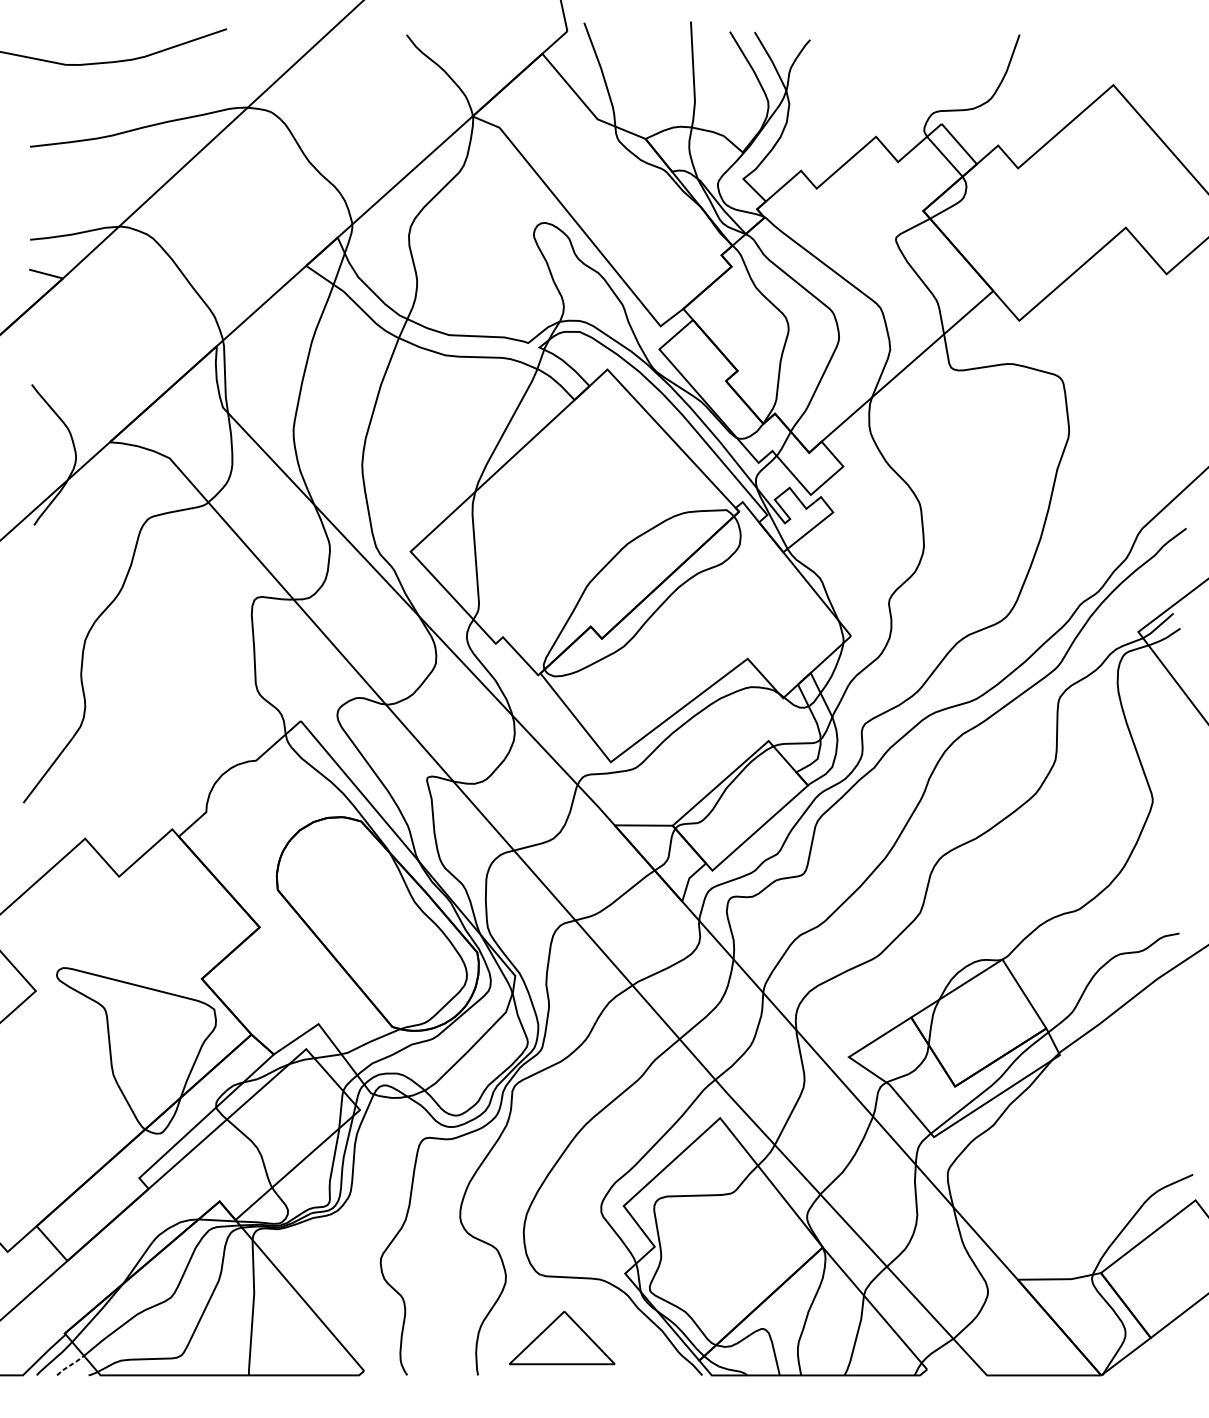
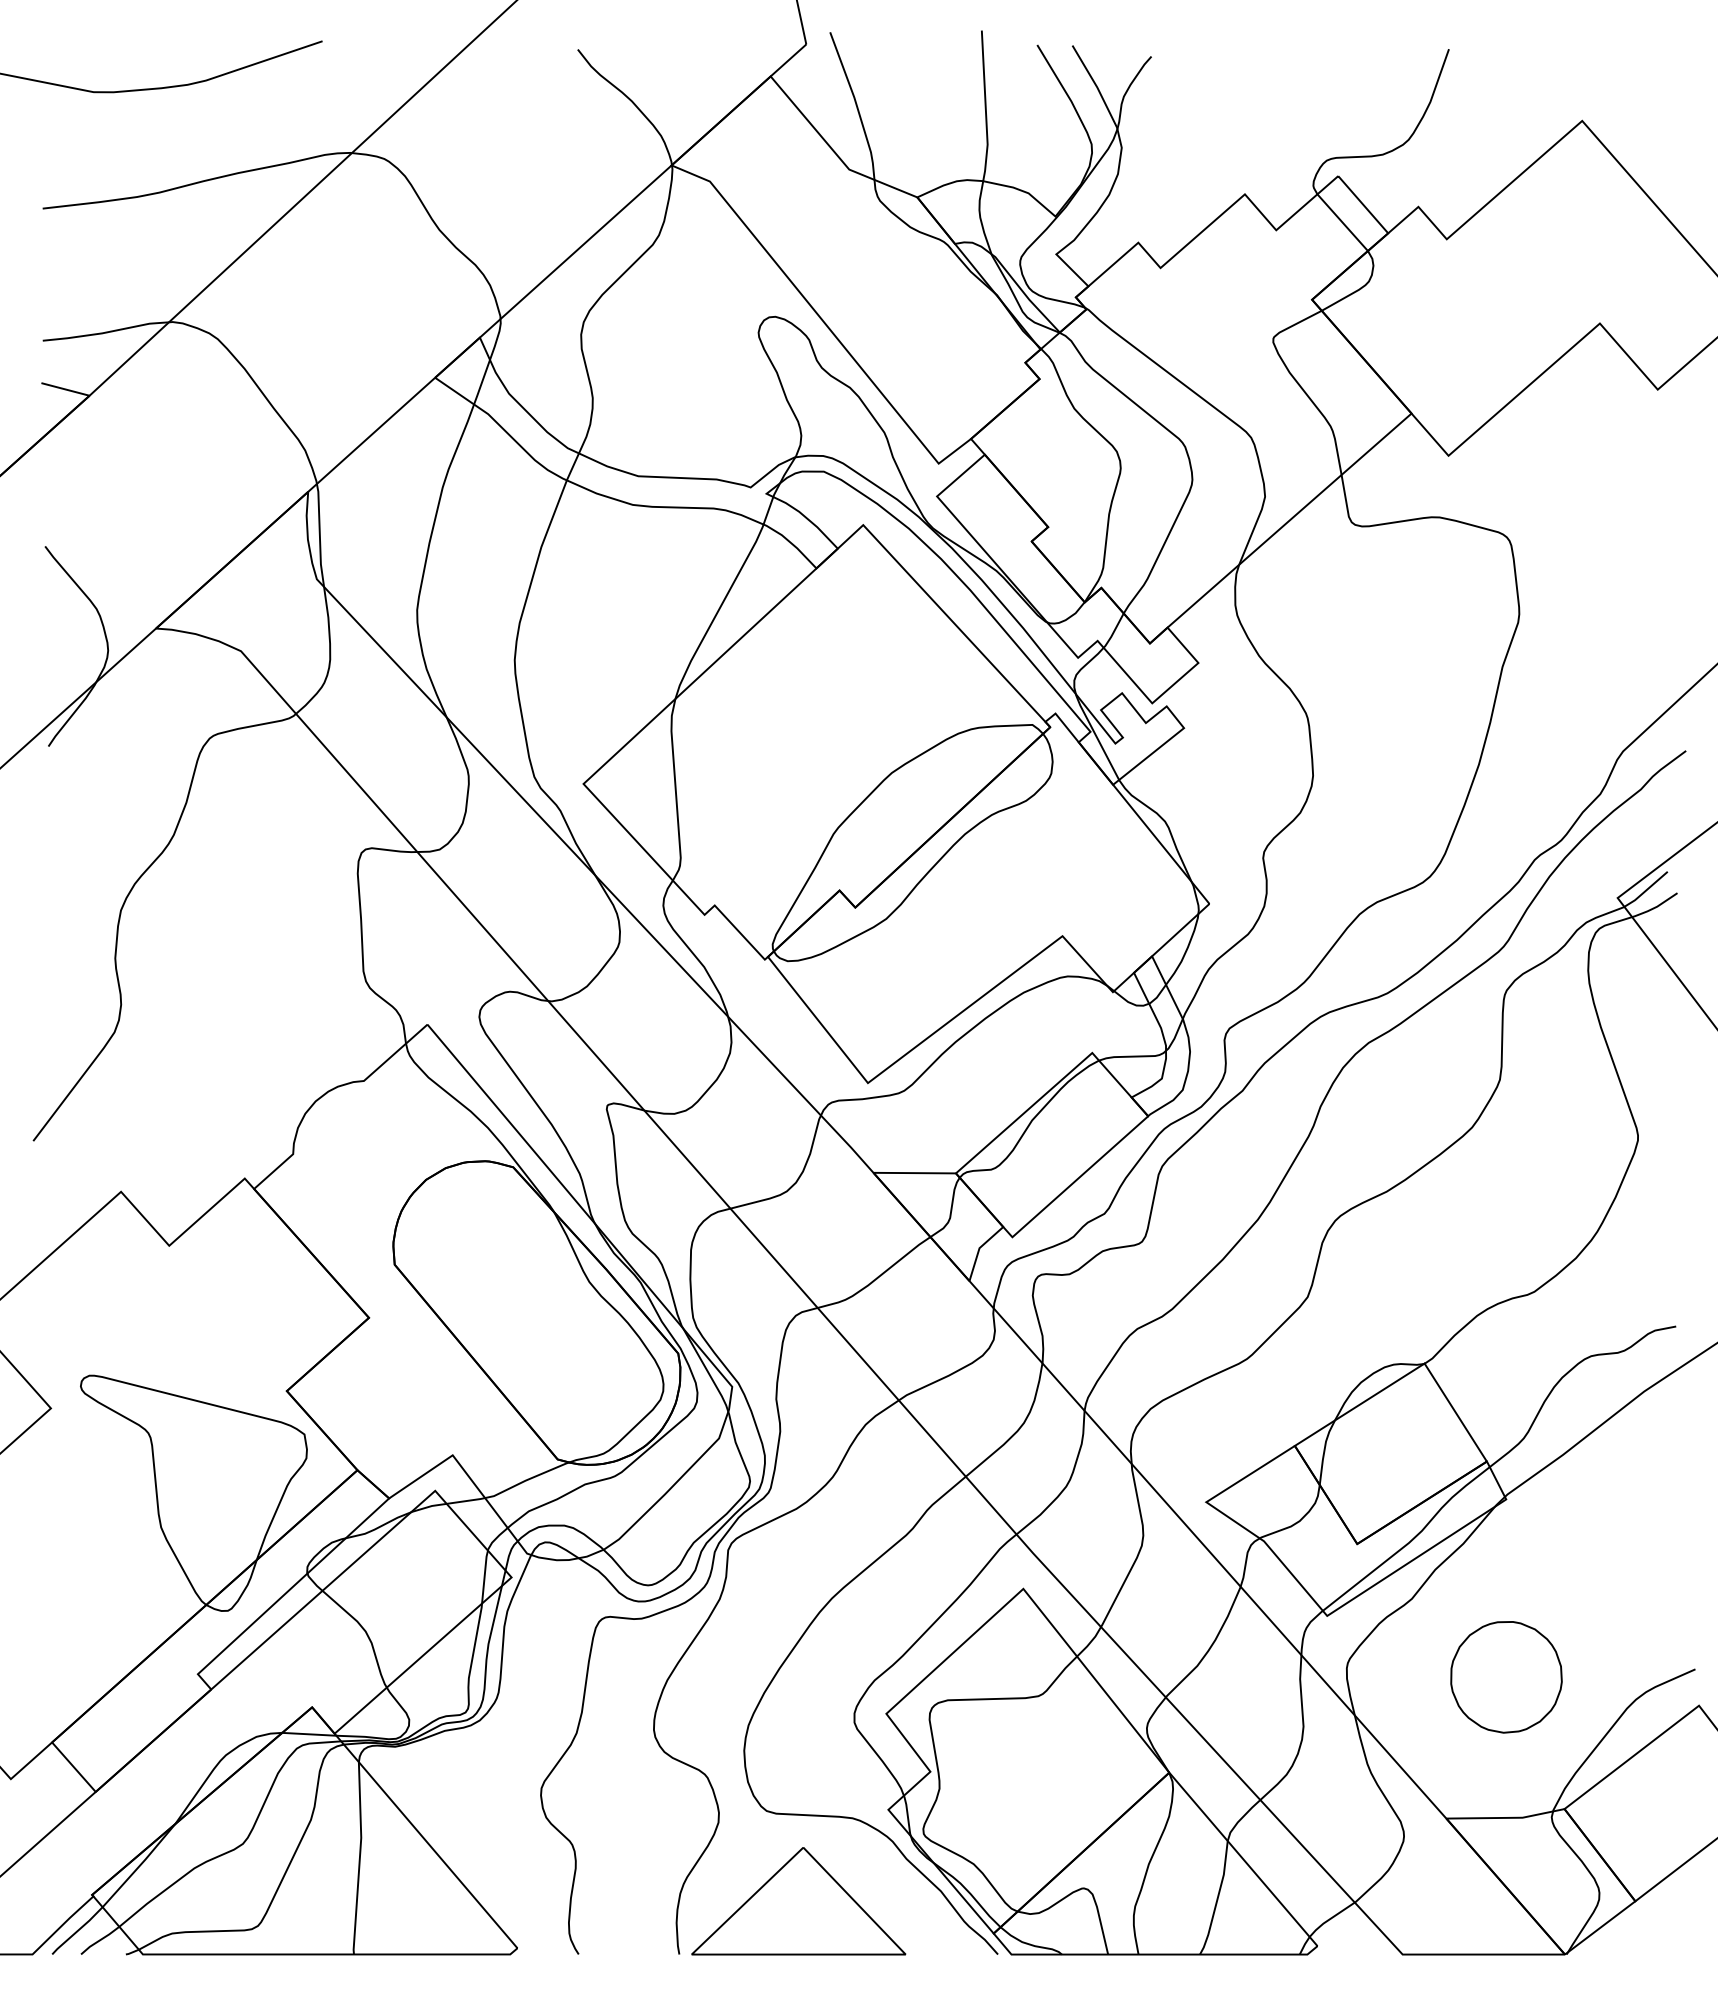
part: (1060, 1180) -> (1506, 1677), added
part: (561, 1338) -> (798, 1901), size x1.43
line: (70, 1365) -> (100, 1940), dashed -> solid

